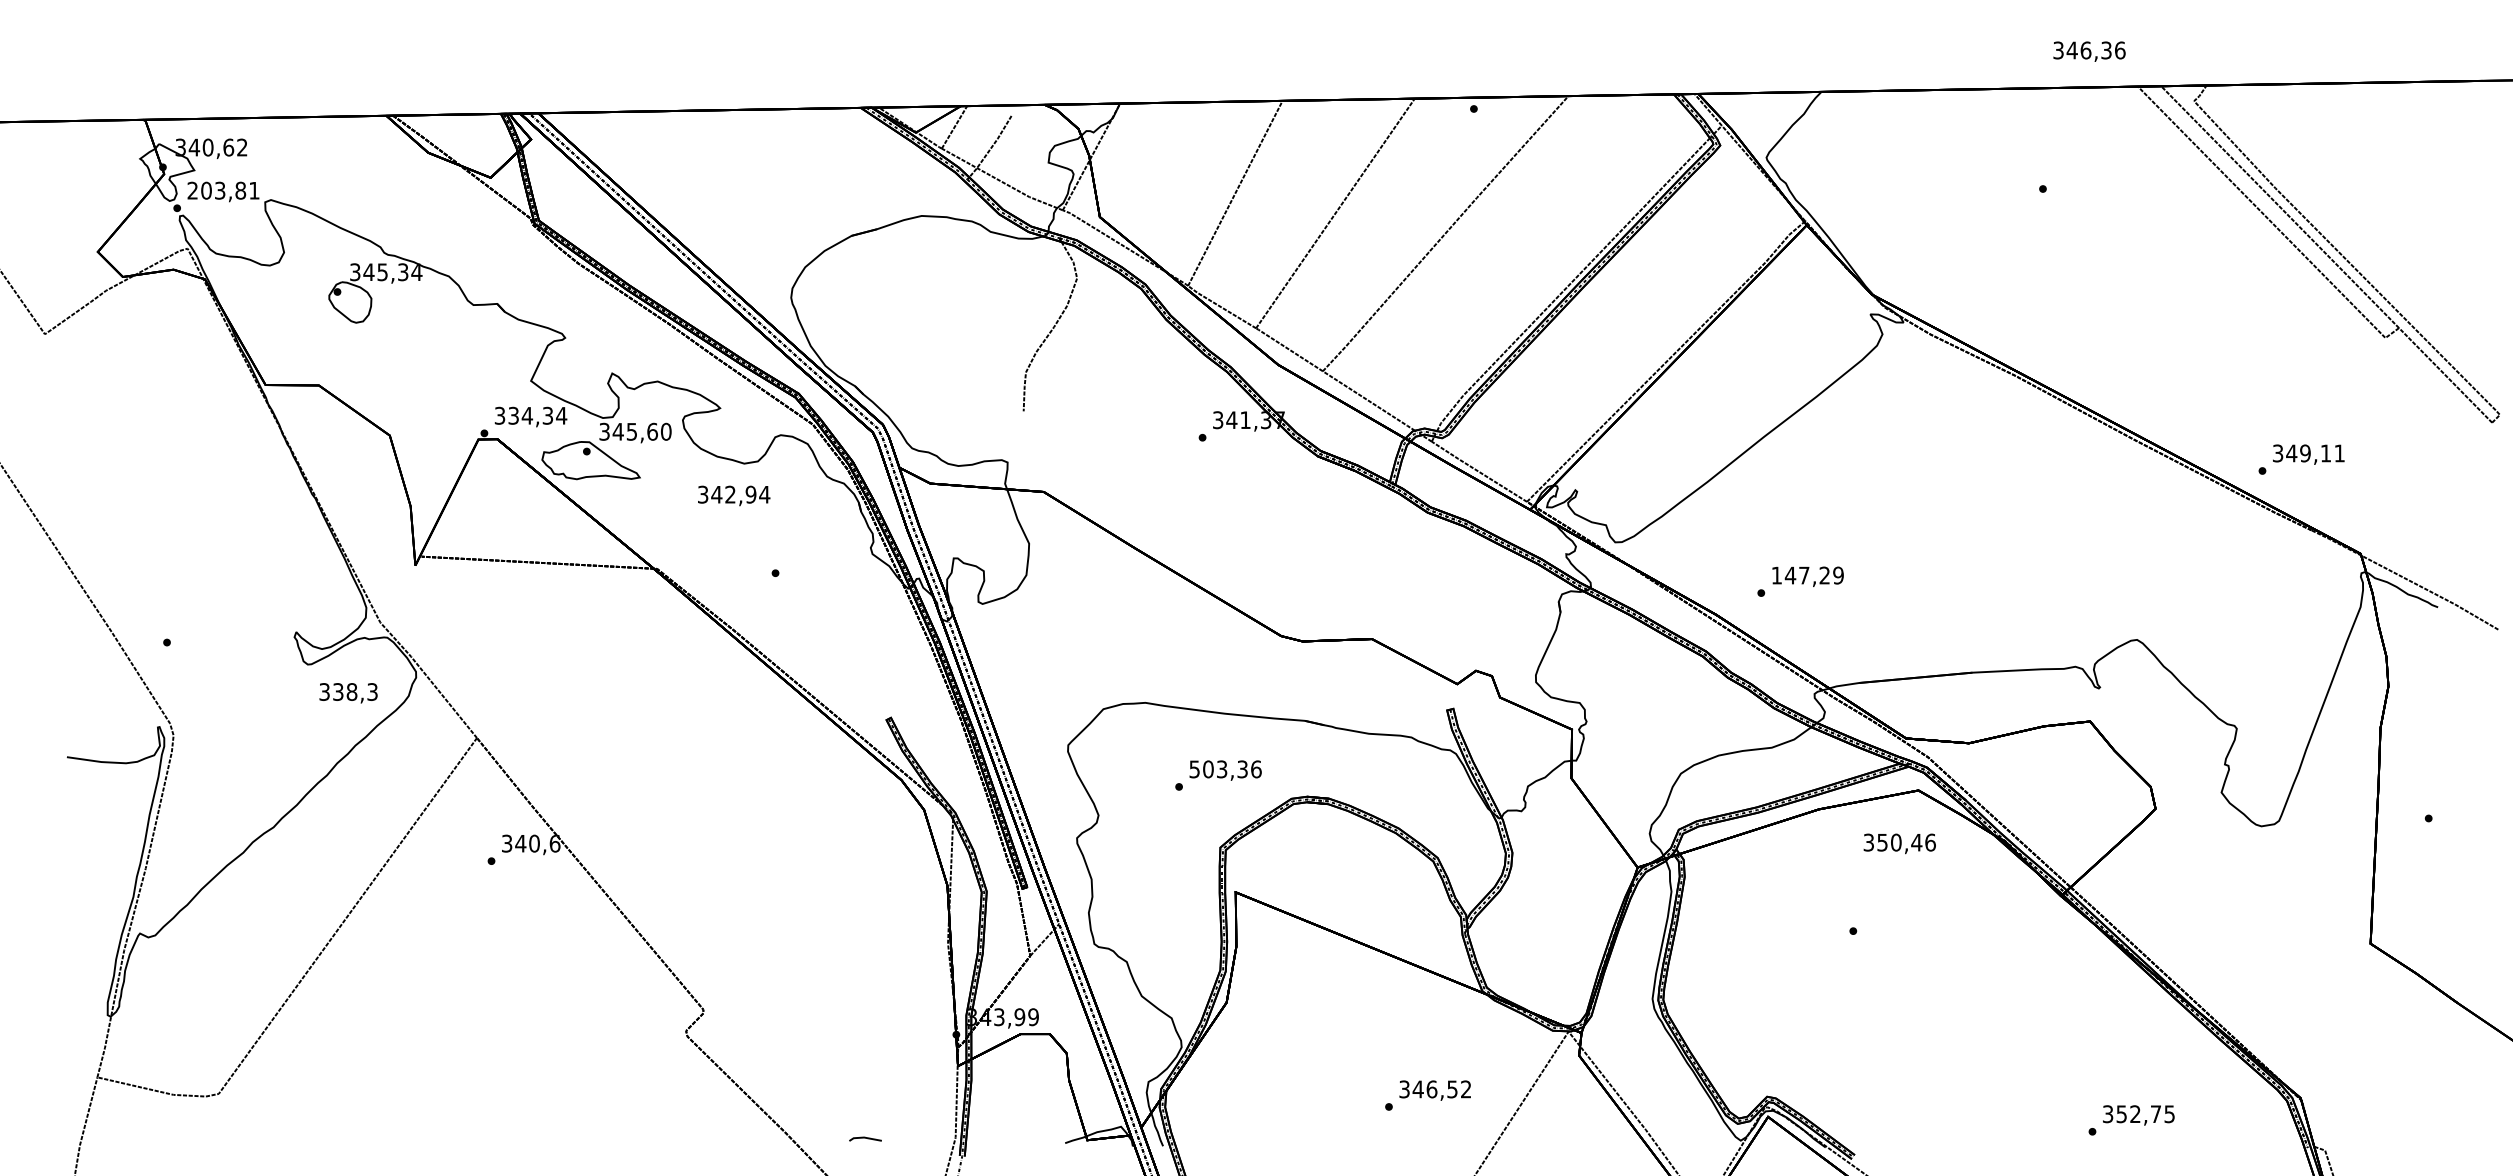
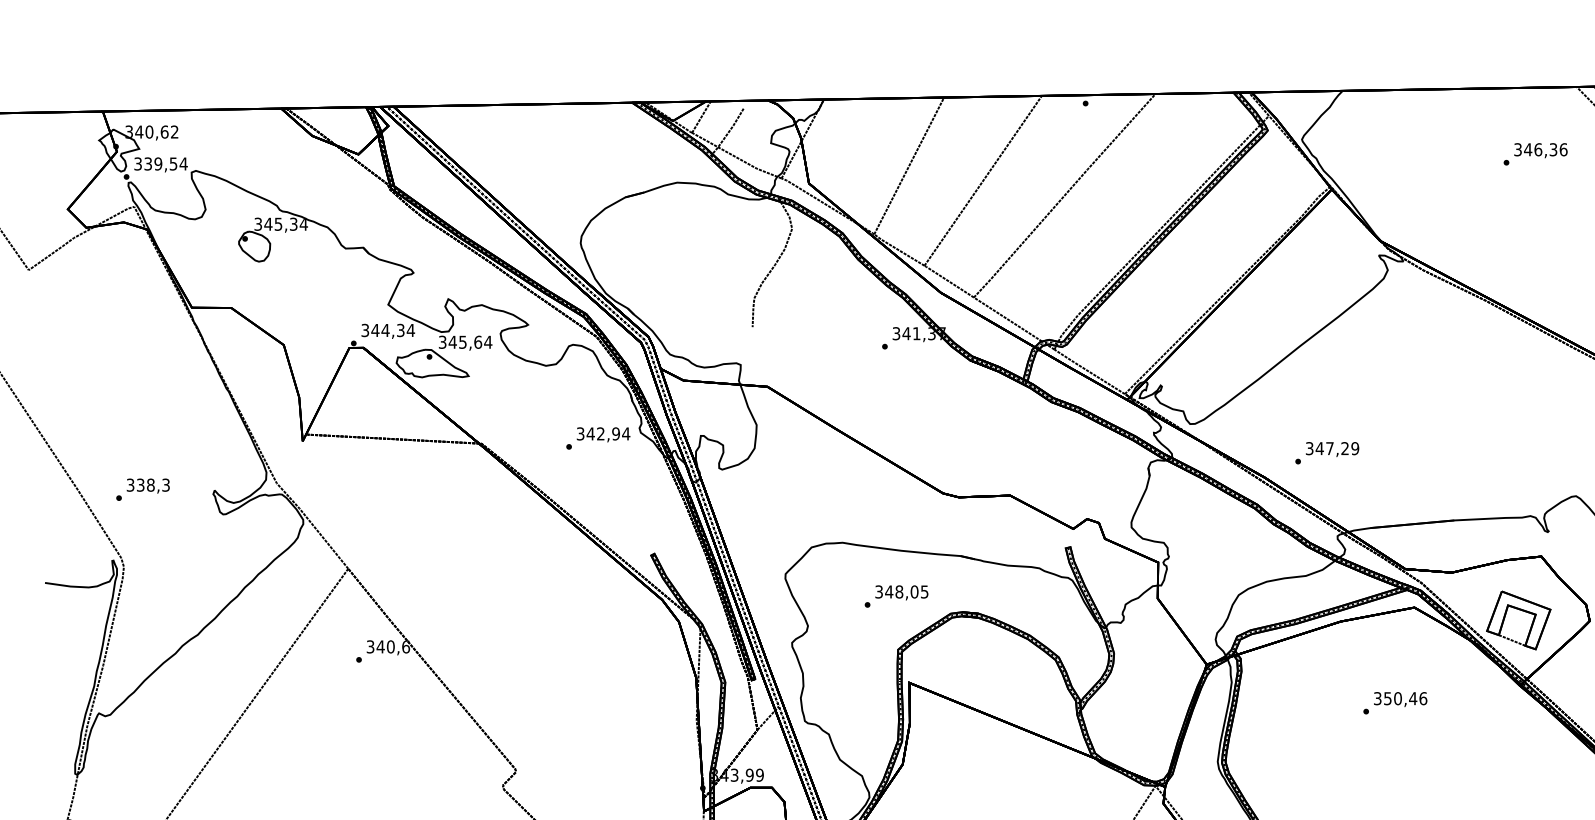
text: (2089, 51) -> (1540, 150), moved
text: (223, 190) -> (160, 163), 203,81 -> 339,54
text: (513, 415) -> (375, 330), 334,34 -> 344,34
text: (665, 431) -> (487, 342), 345,60 -> 345,64
text: (734, 495) -> (603, 434), moved
text: (1776, 575) -> (1309, 448), 147,29 -> 347,29
text: (348, 693) -> (148, 486), moved
text: (1225, 769) -> (901, 592), 503,36 -> 348,05
part: (2064, 795) -> (1522, 611), added
text: (1899, 843) -> (1400, 699), moved

